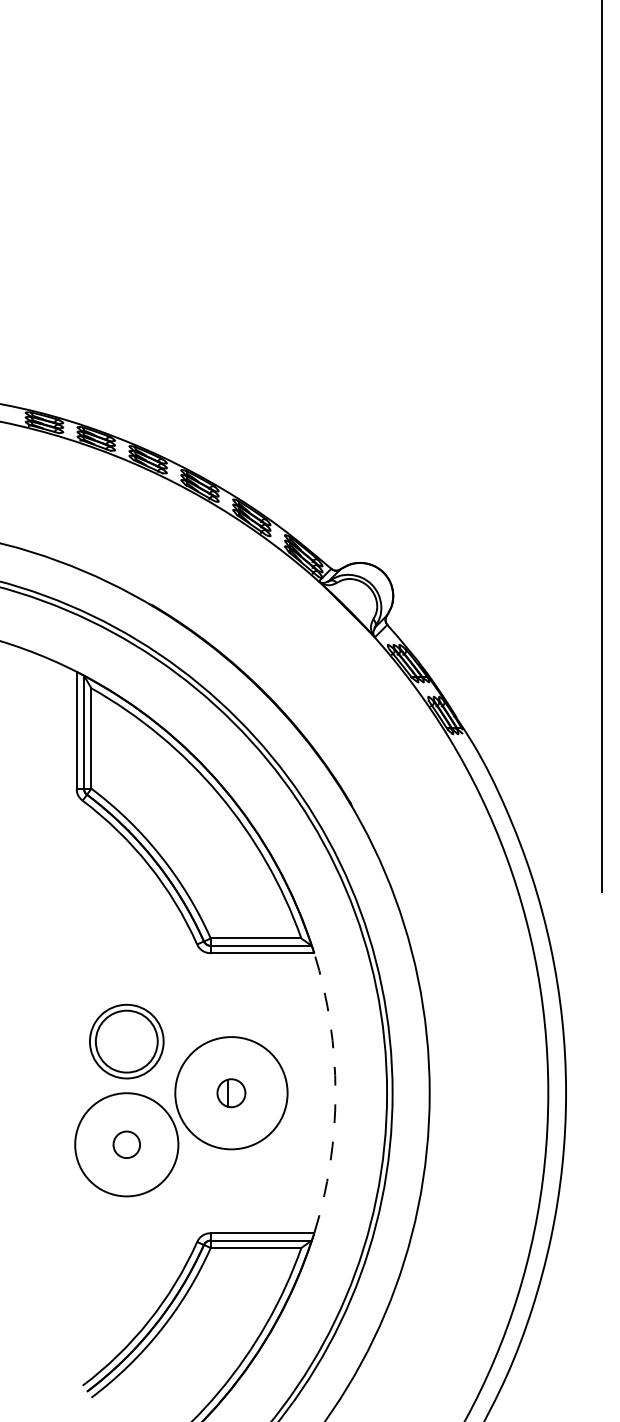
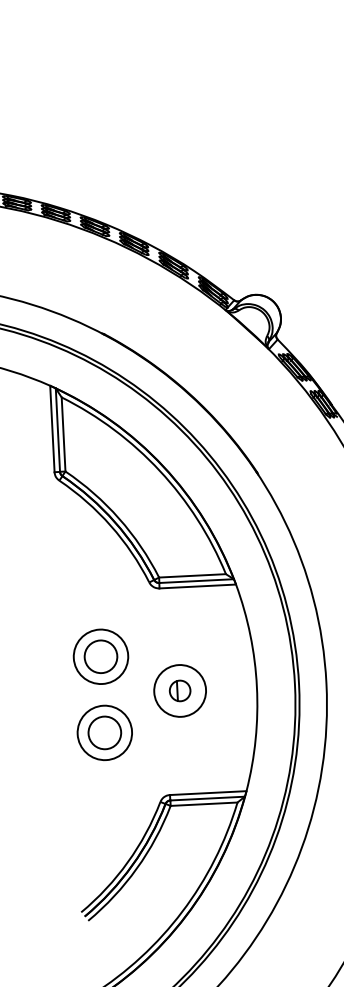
circle: (126, 1041) -> (100, 656), size x0.71
circle: (231, 1093) -> (180, 691), size x0.62
arc: (335, 1093) -> (256, 687), dashed -> solid
circle: (126, 1144) -> (104, 732), size x0.71
circle: (126, 1144) -> (104, 732), size x1.67

